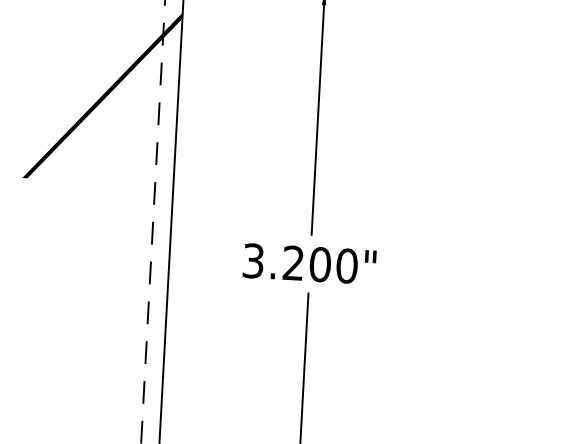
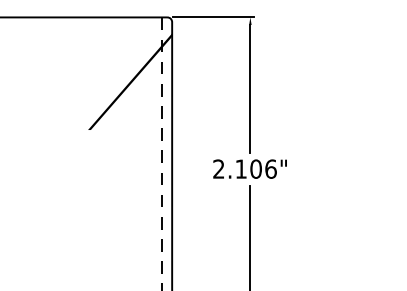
text: (299, 262) -> (244, 168), 3.200" -> 2.106"

